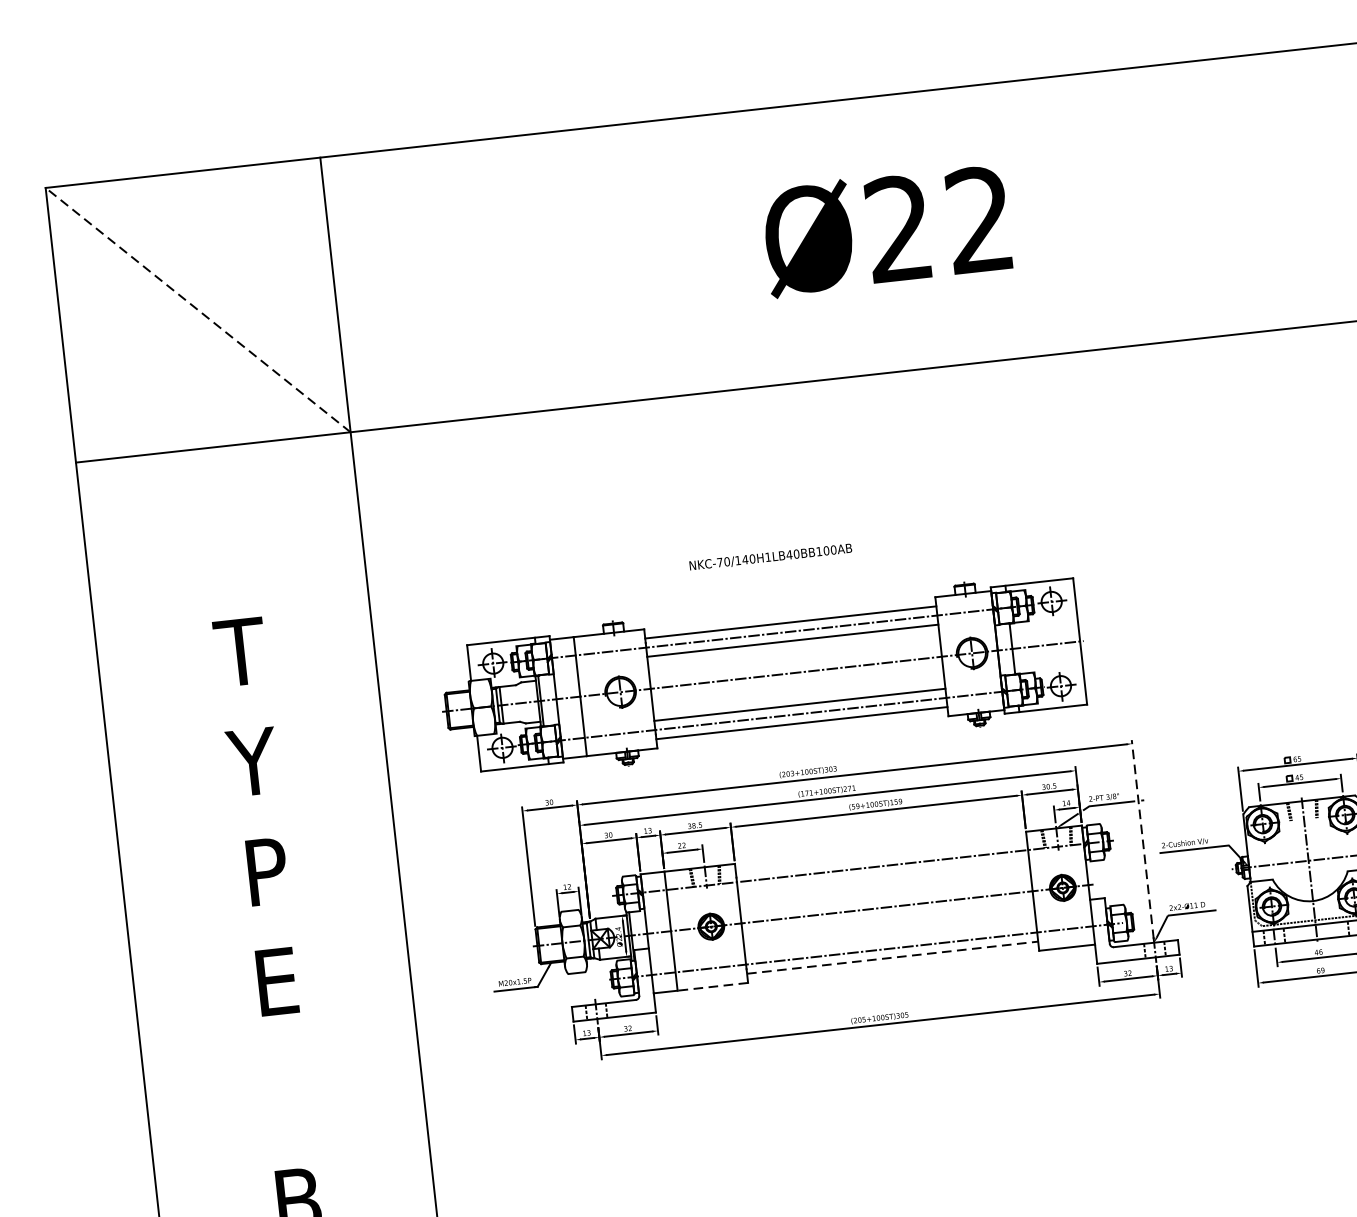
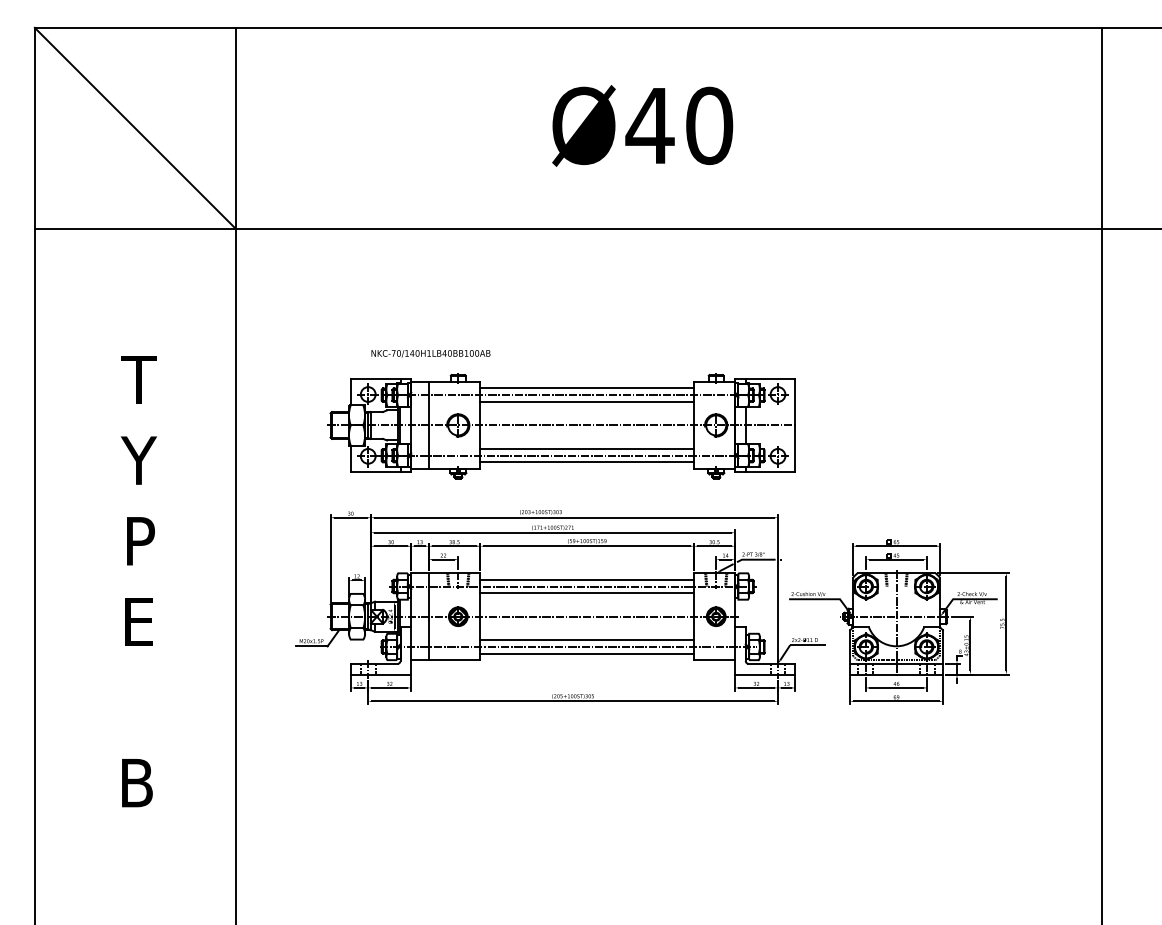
text: (938, 223) -> (679, 125), Ø22 -> Ø40
line: (197, 309) -> (135, 128), dashed -> solid
text: (770, 557) -> (430, 353), moved
part: (761, 678) -> (561, 426), moved
line: (1143, 838) -> (778, 587), dashed -> solid
line: (881, 856) -> (587, 579), added
line: (883, 875) -> (587, 593), added
line: (891, 939) -> (587, 640), added
line: (892, 957) -> (587, 653), dashed -> solid
line: (712, 986) -> (454, 660), dashed -> solid

